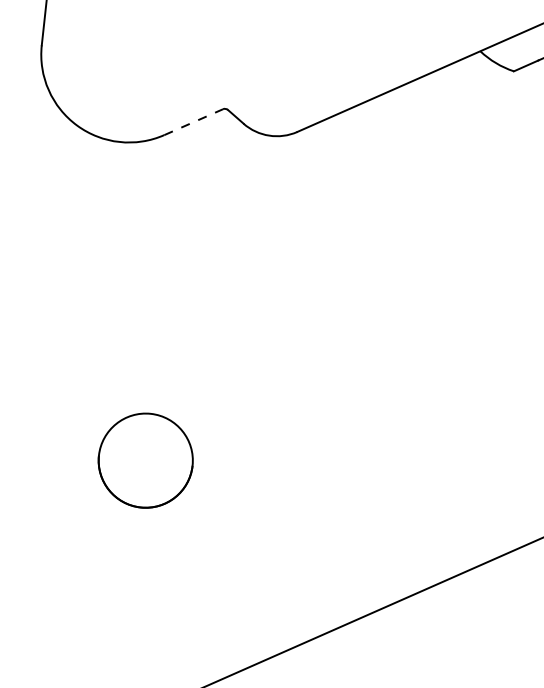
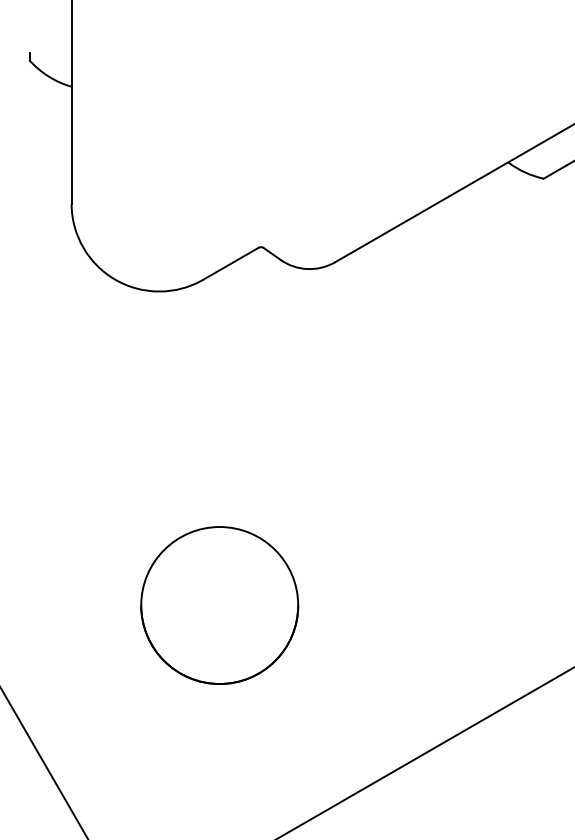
line: (194, 121) -> (231, 263), dashed -> solid
part: (145, 460) -> (219, 605), size x1.67

